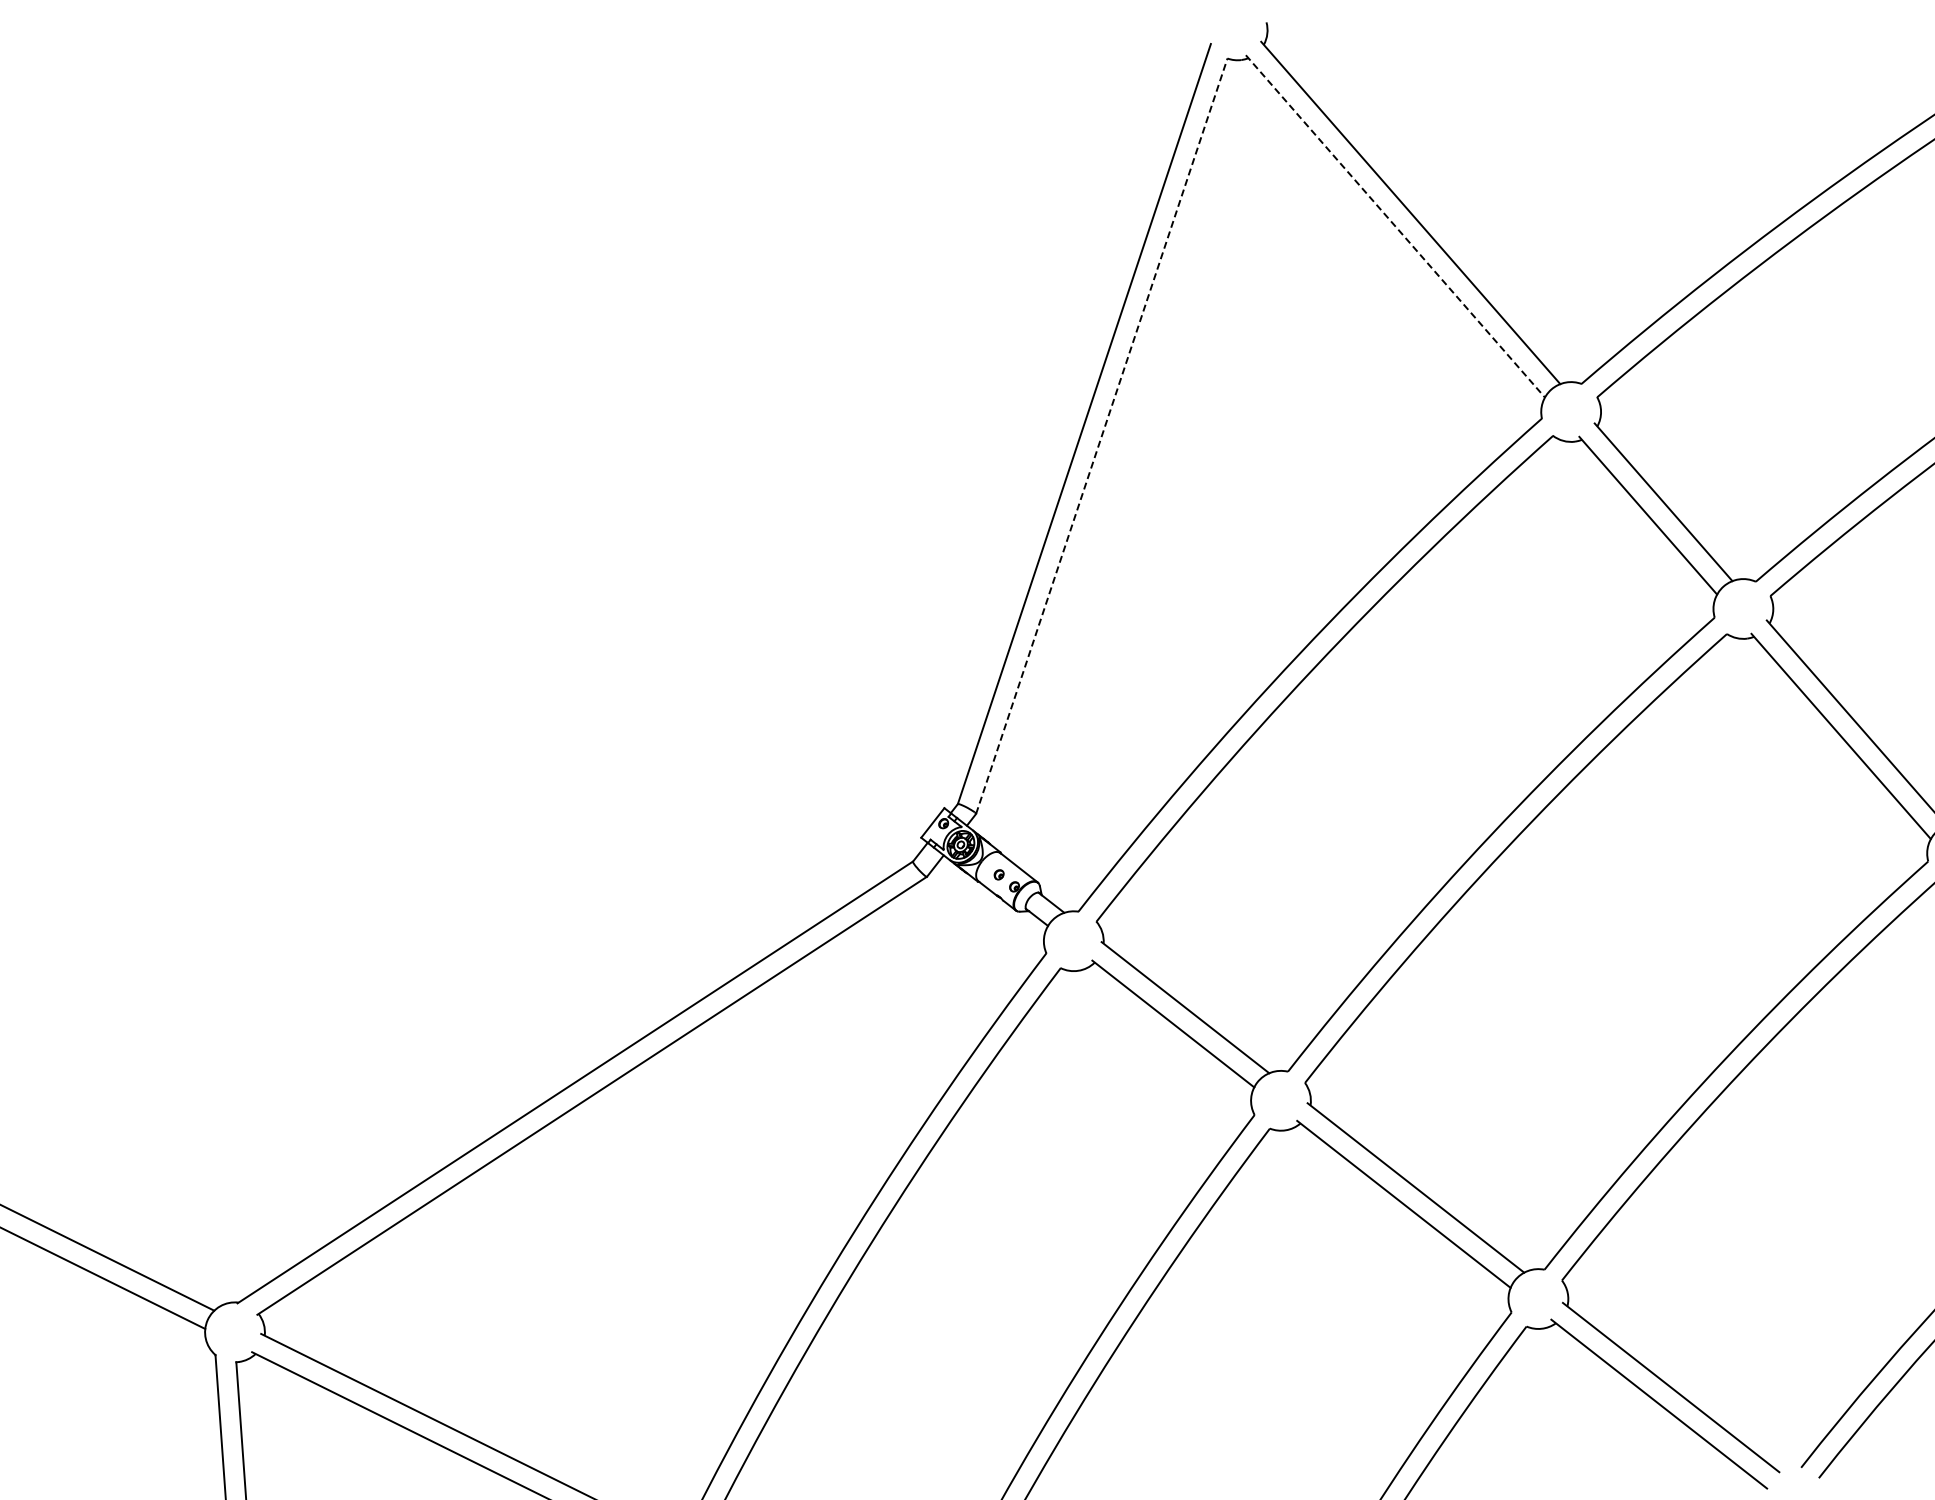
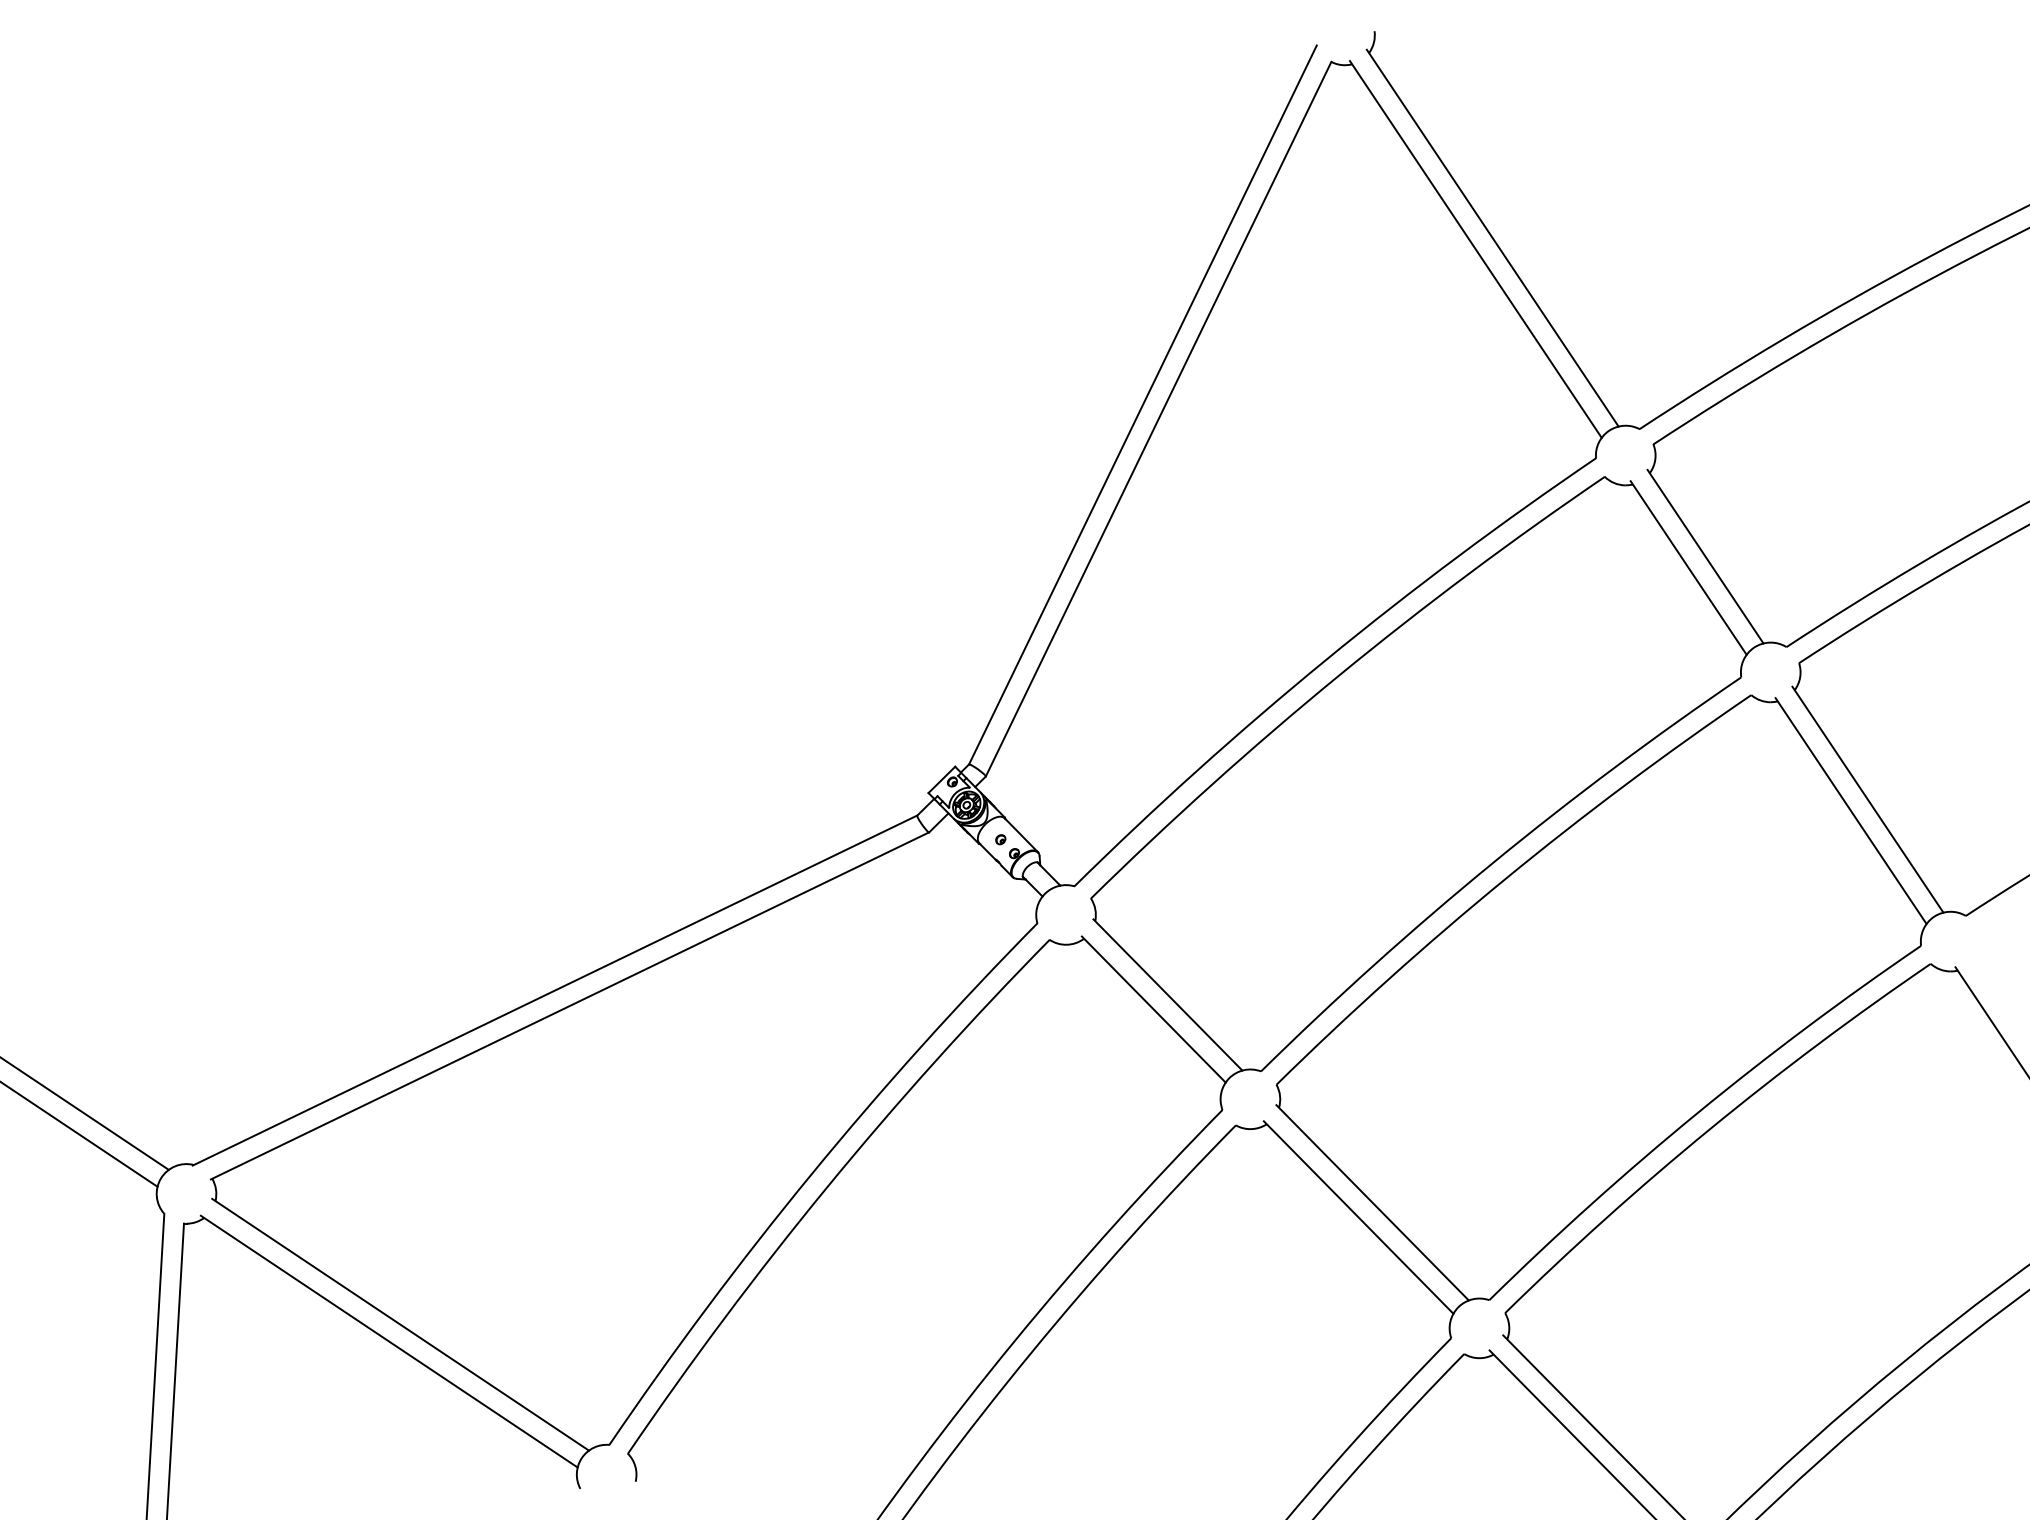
line: (1395, 226) -> (1475, 249), dashed -> solid
line: (1101, 436) -> (1158, 419), dashed -> solid

